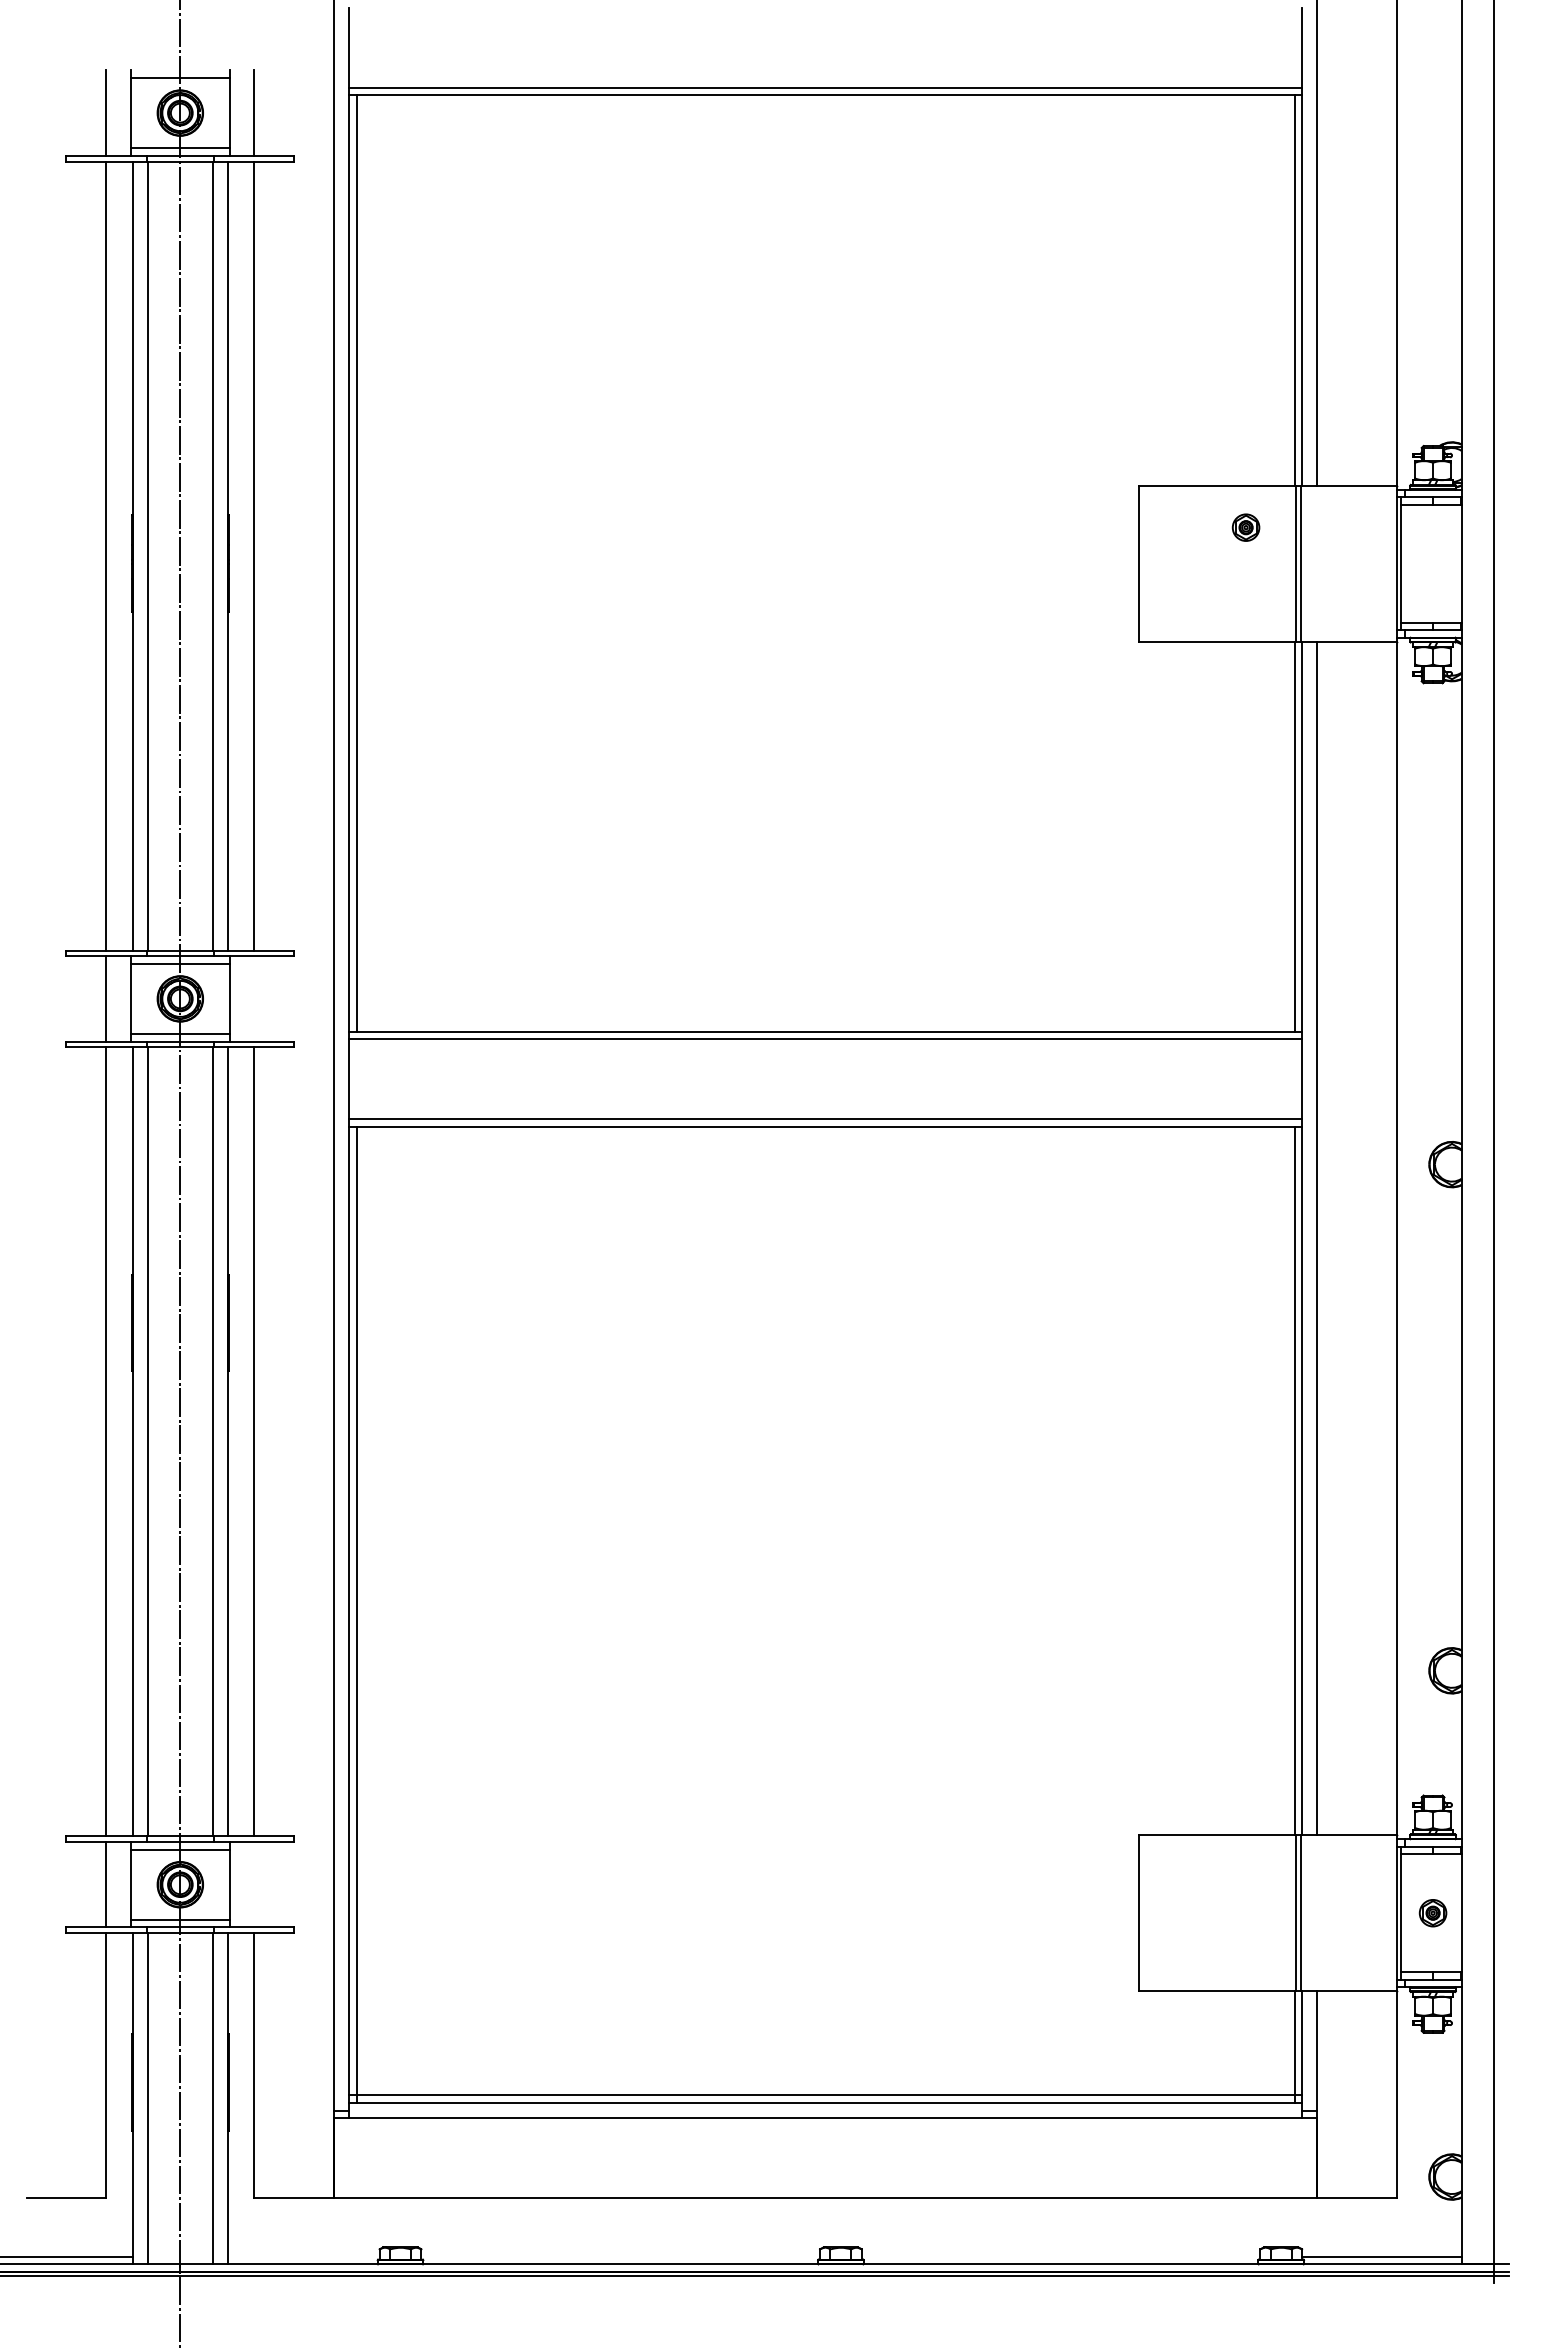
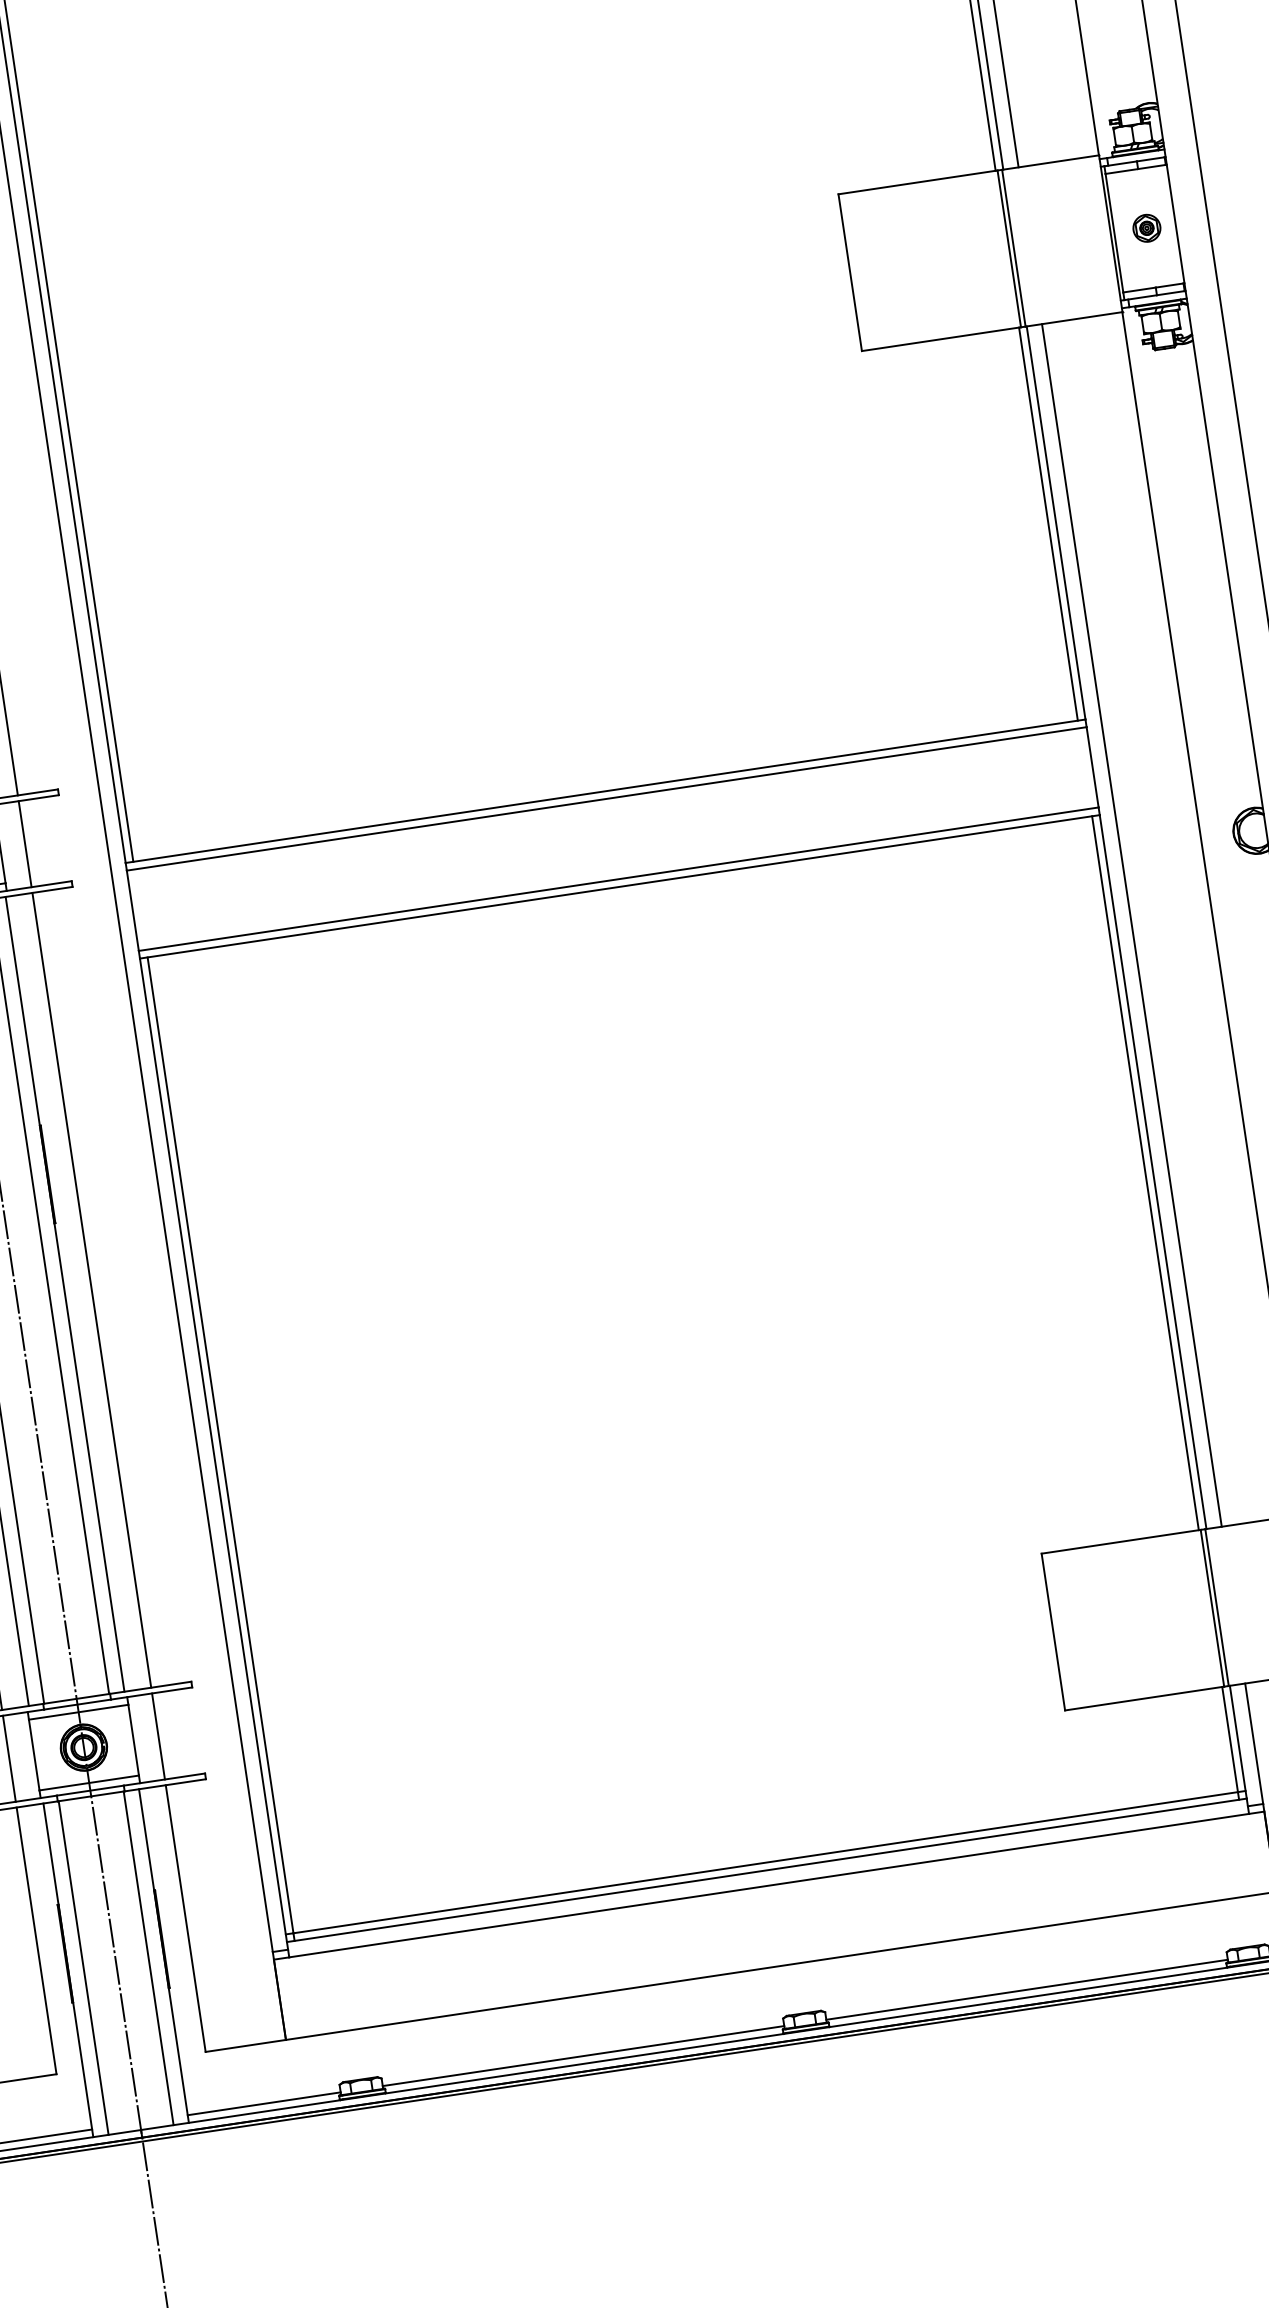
part: (1245, 527) -> (1146, 228), moved
line: (254, 998) -> (25, 843), added
line: (254, 1884) -> (158, 1736), added
line: (303, 2256) -> (263, 2103), added
line: (620, 2256) -> (583, 2055), added
line: (1060, 2256) -> (1026, 1989), added

